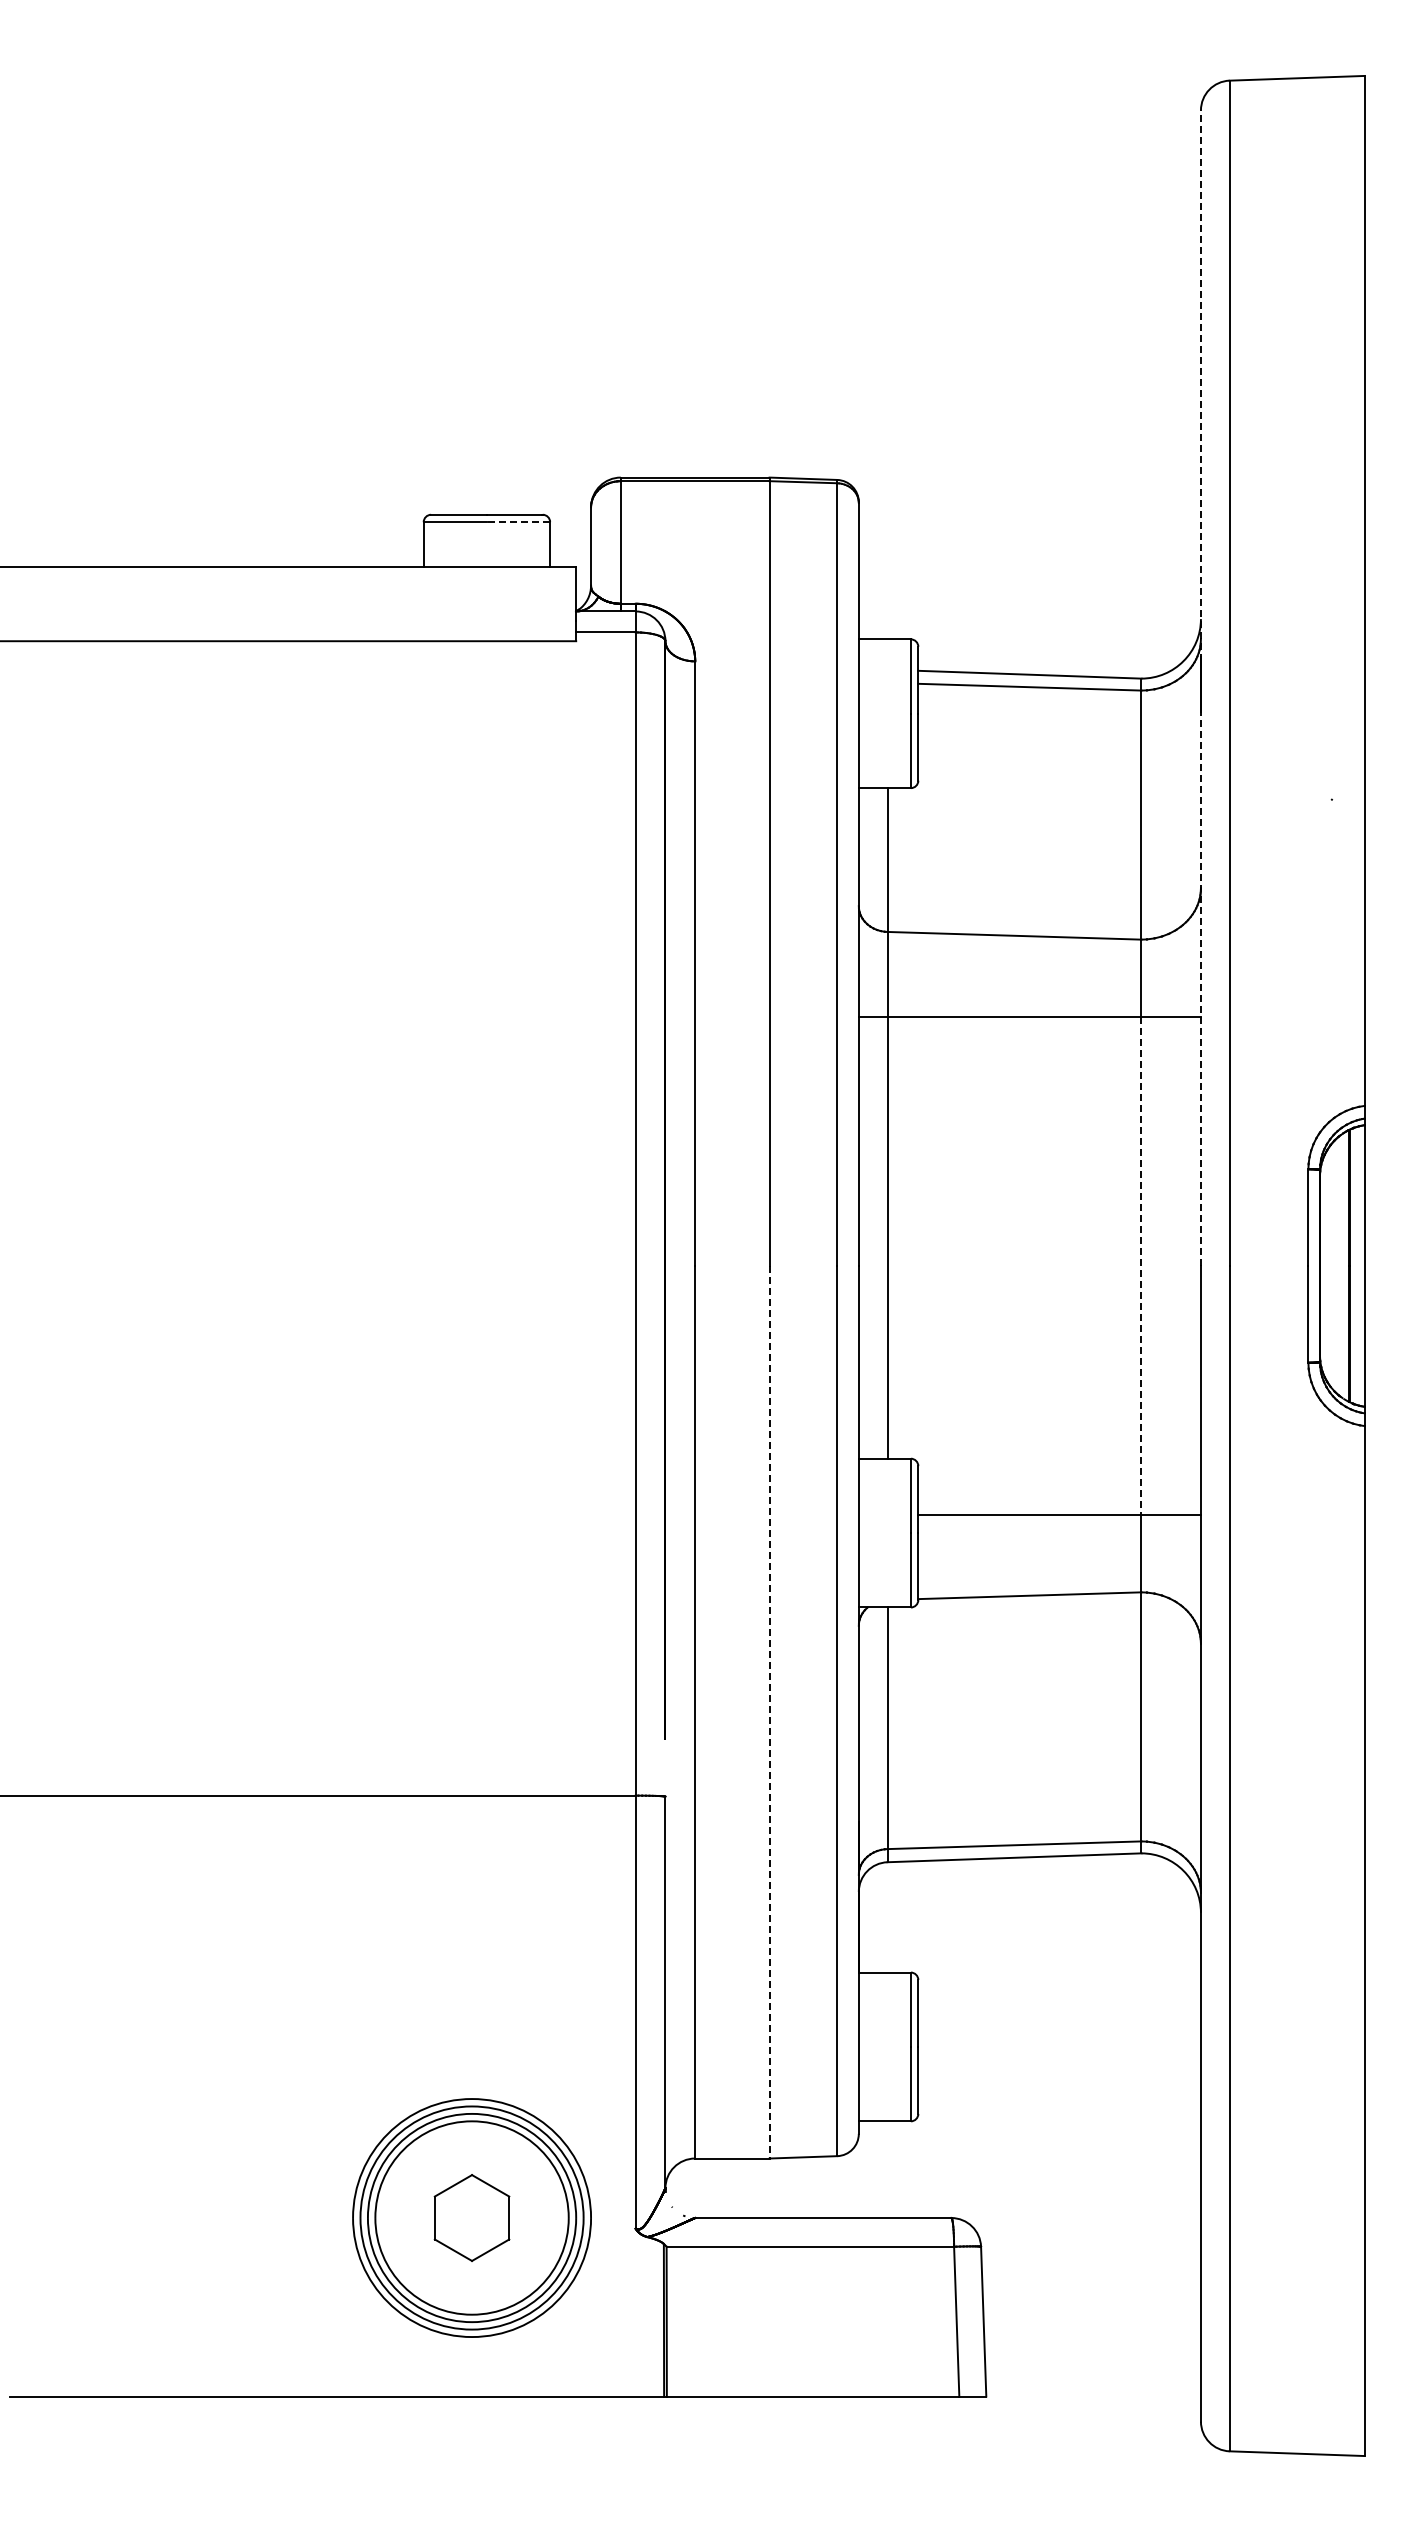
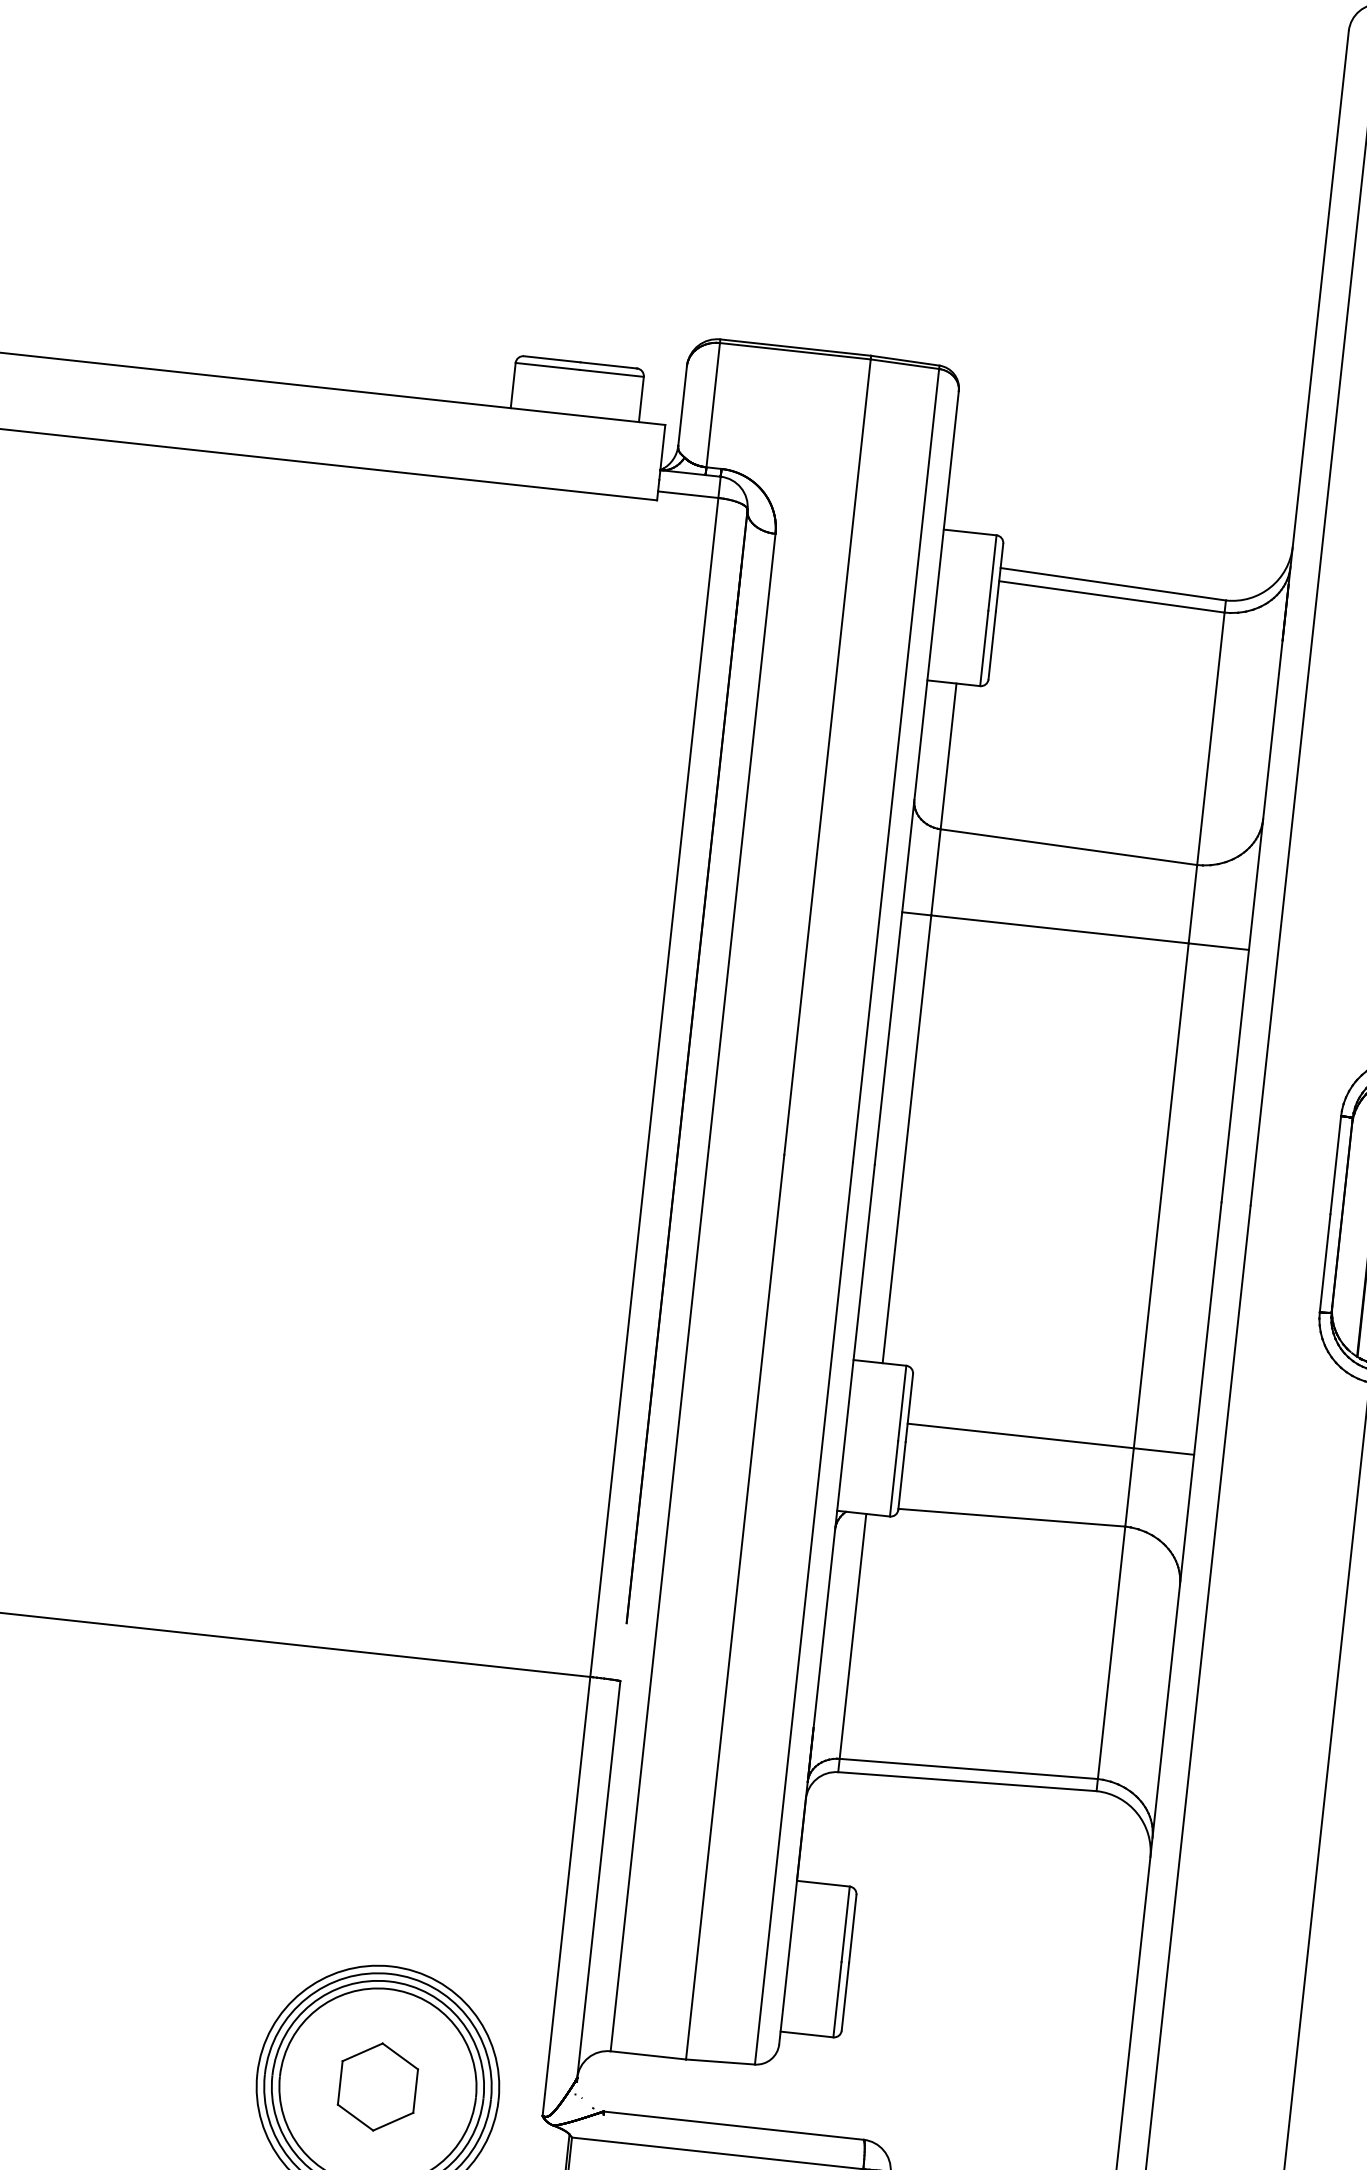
line: (518, 522) -> (611, 373), dashed -> solid
line: (1200, 688) -> (1284, 617), dashed -> solid
line: (1141, 1266) -> (1161, 1196), dashed -> solid
line: (769, 1712) -> (735, 1607), dashed -> solid

